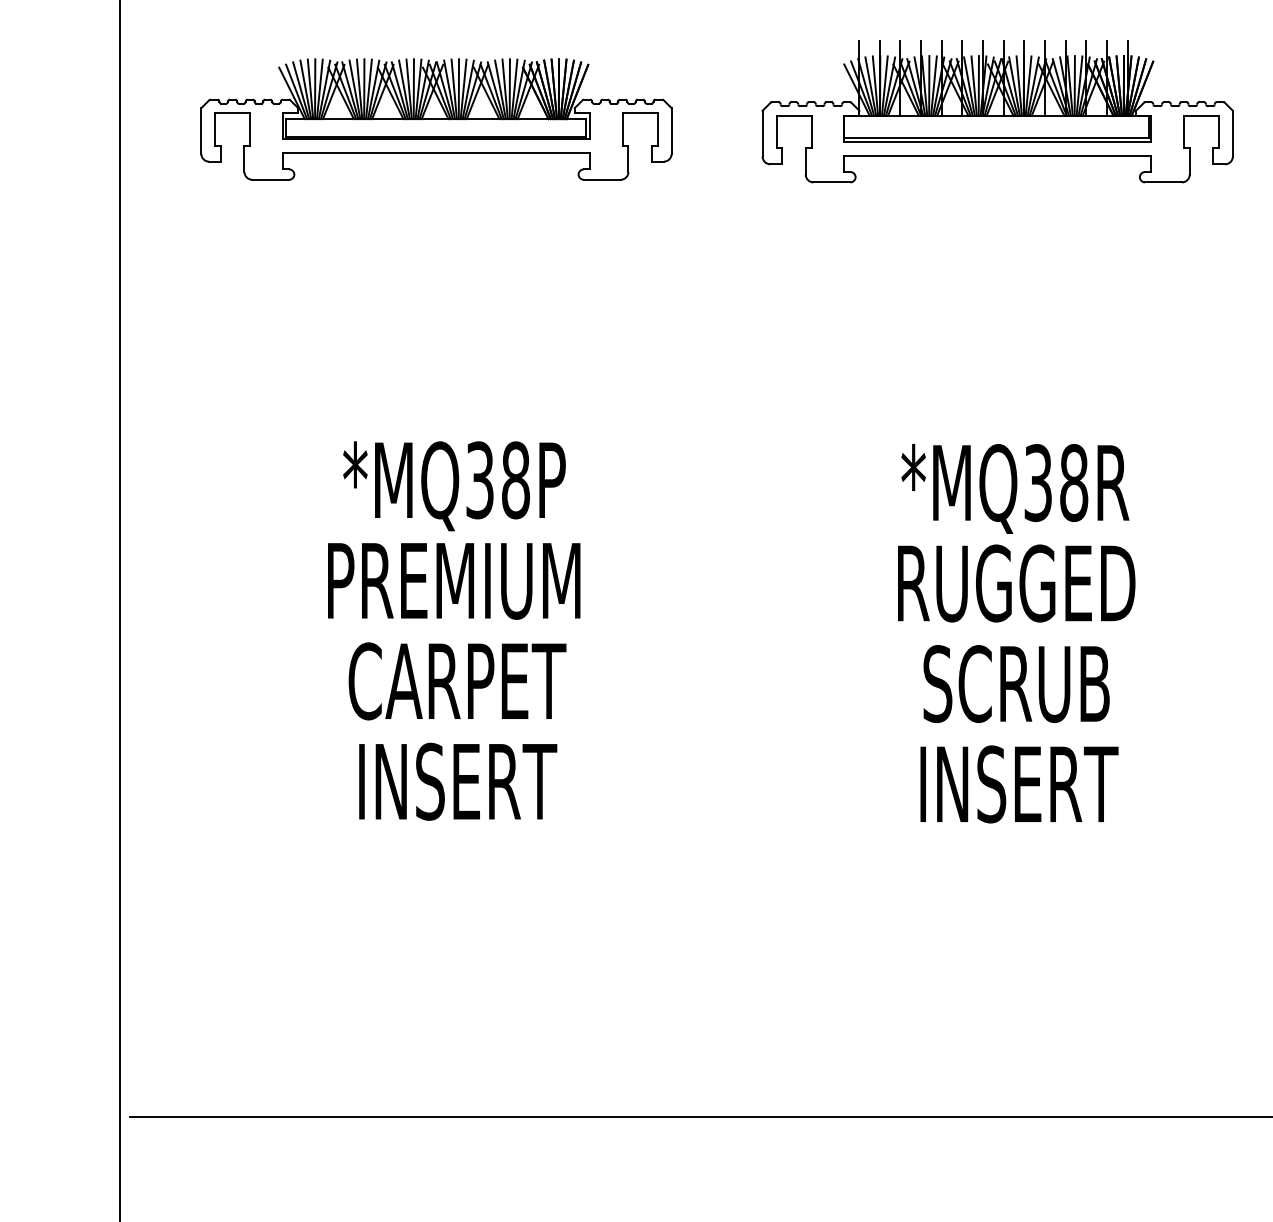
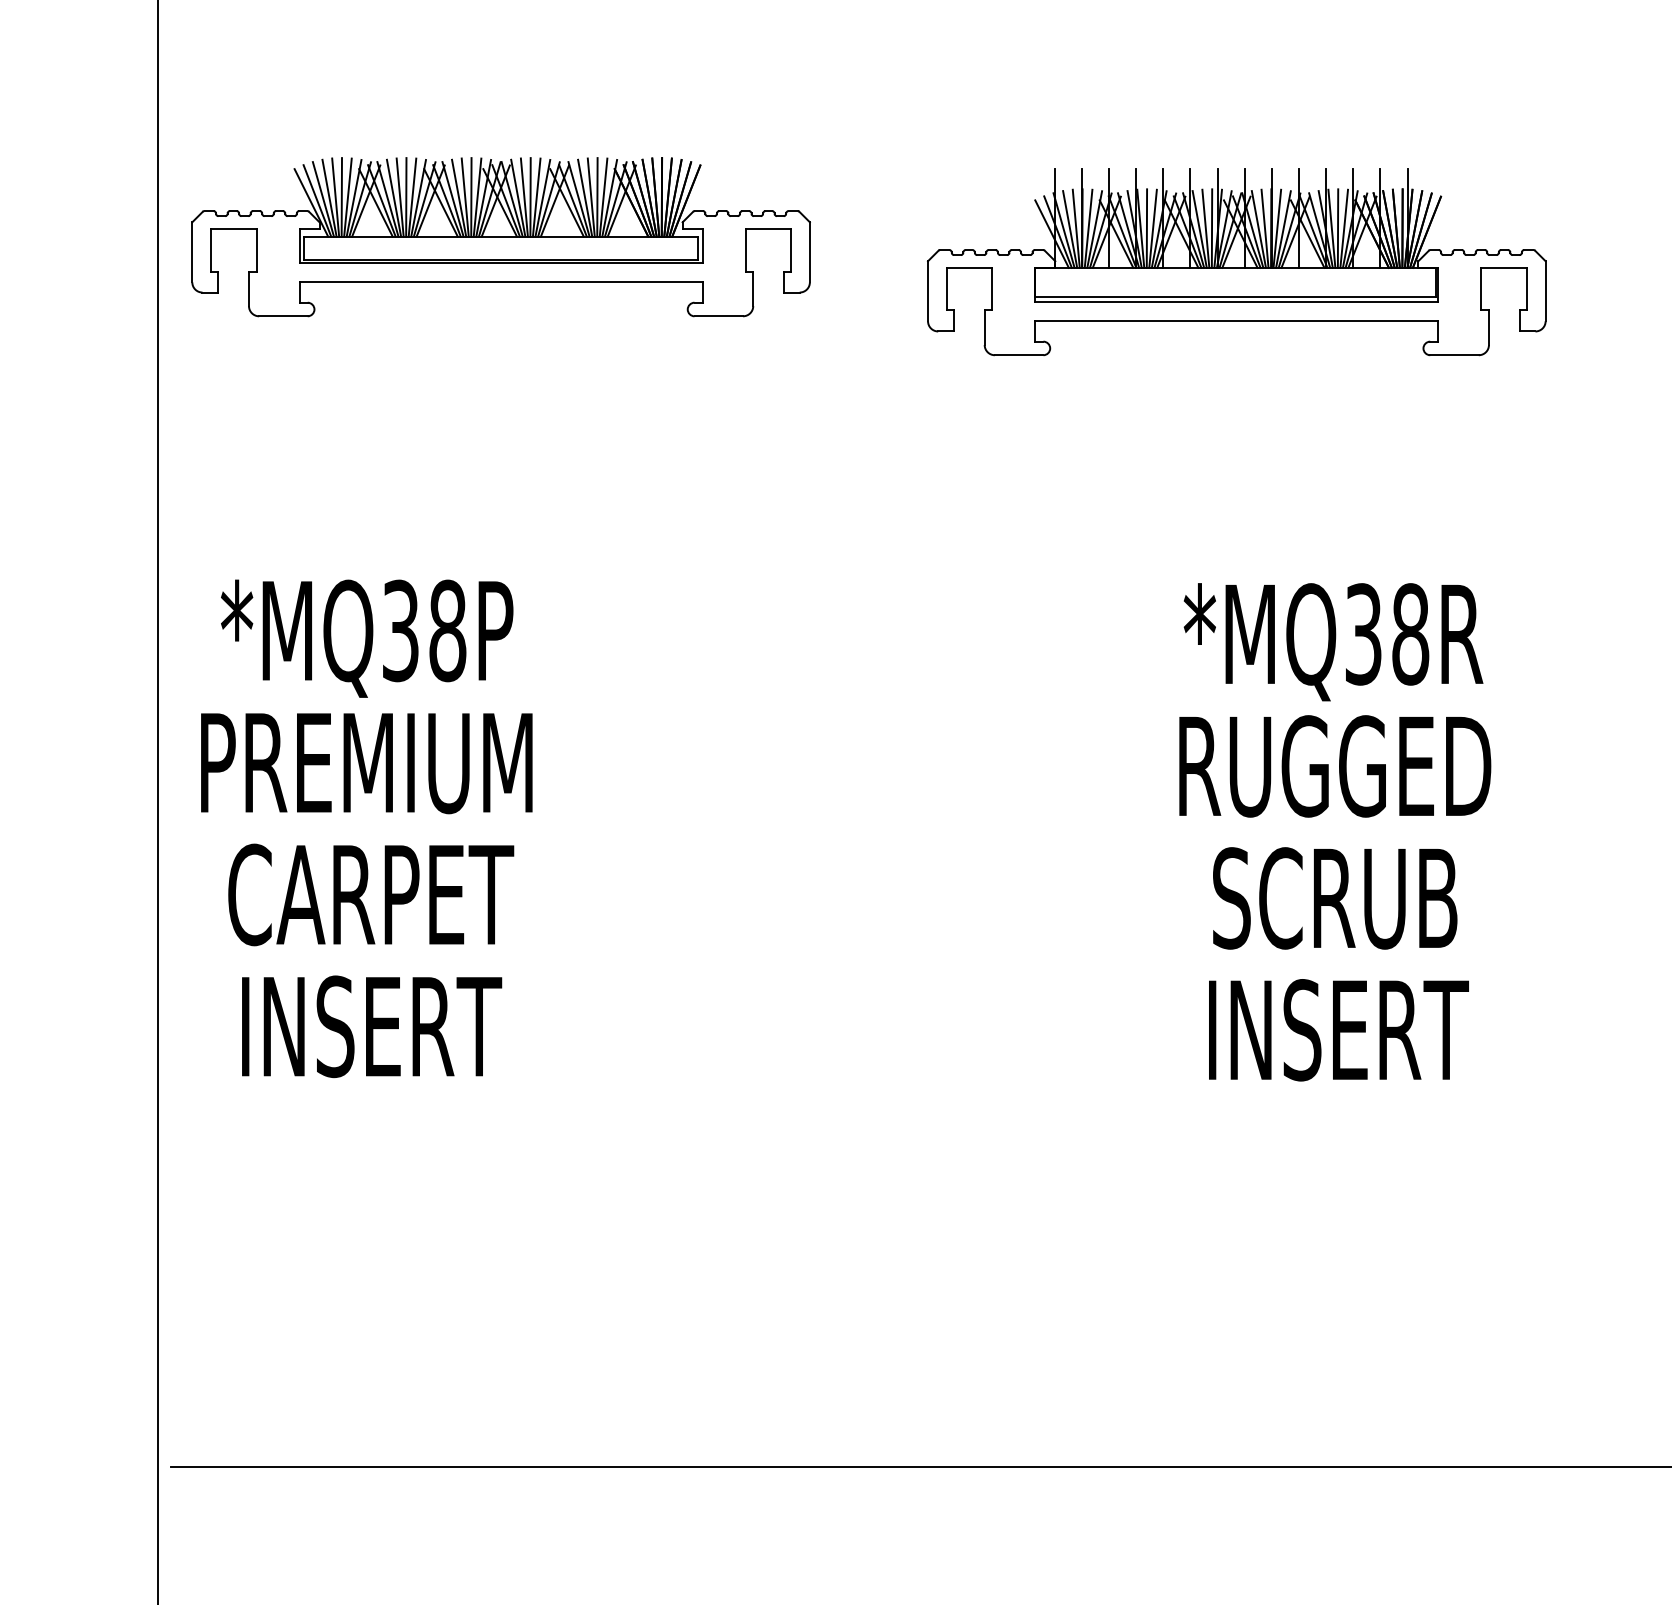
part: (997, 111) -> (1236, 262), moved
part: (436, 119) -> (501, 237), moved
text: (454, 630) -> (367, 828), moved

